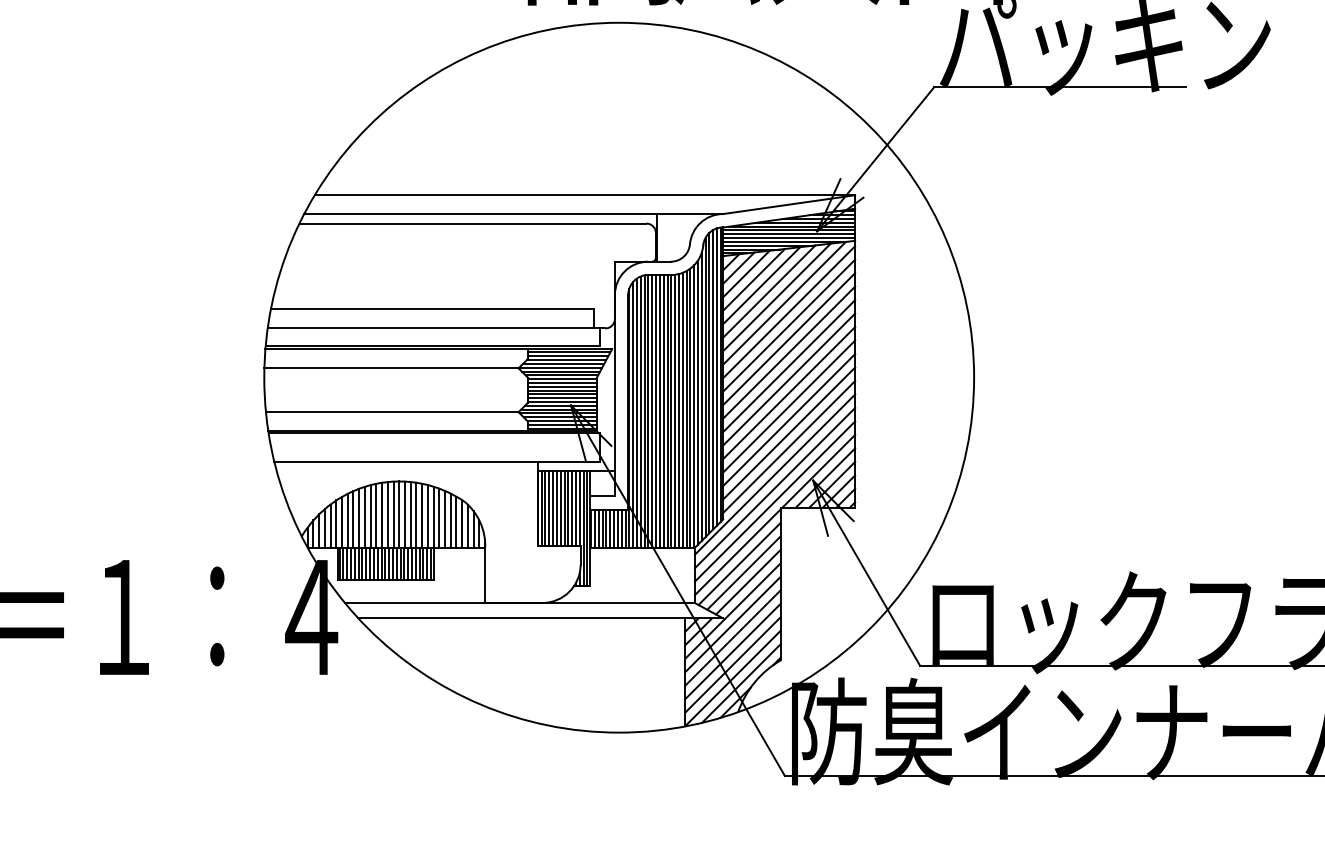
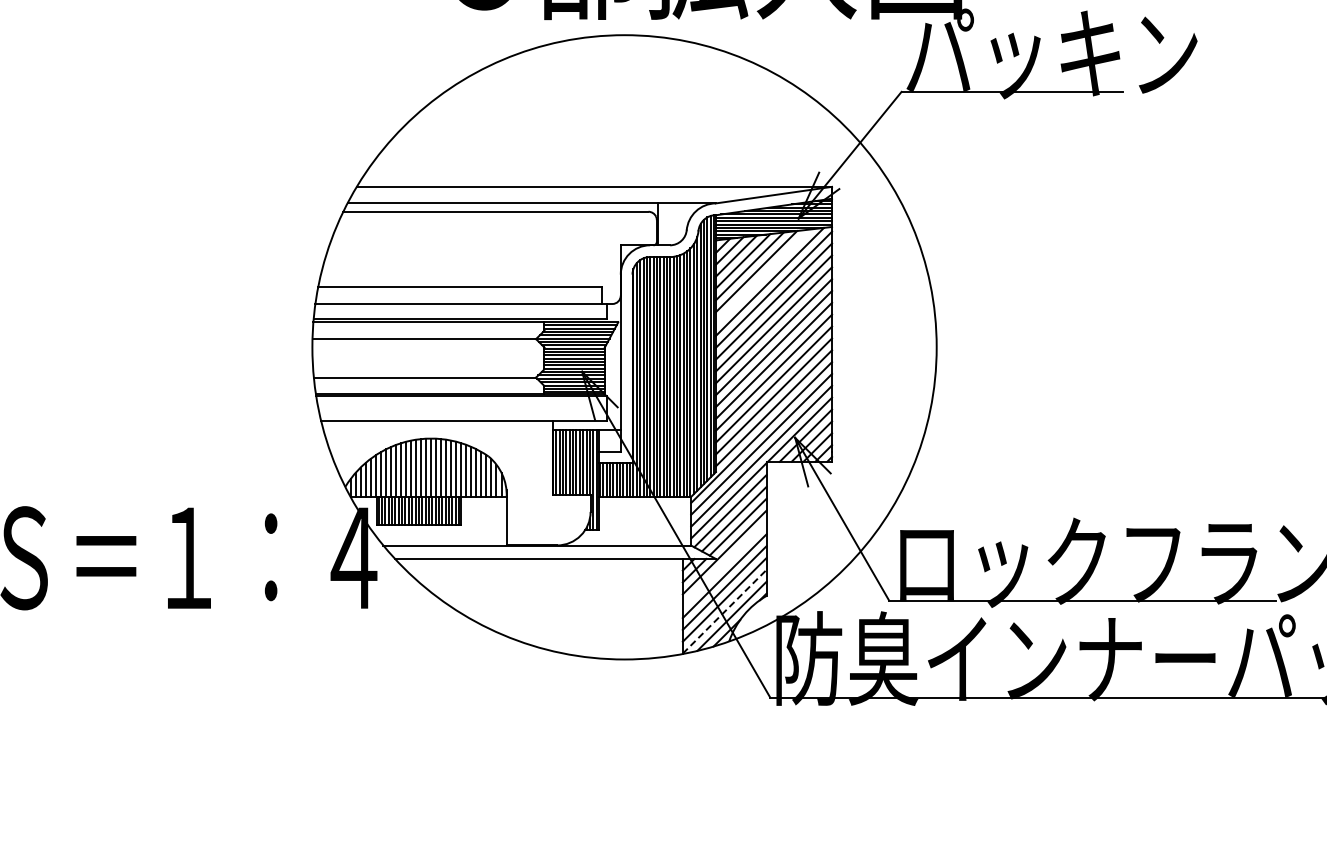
line: (776, 297) -> (762, 276), removed
line: (732, 624) -> (724, 564), removed
line: (733, 678) -> (725, 611), solid -> dashed

